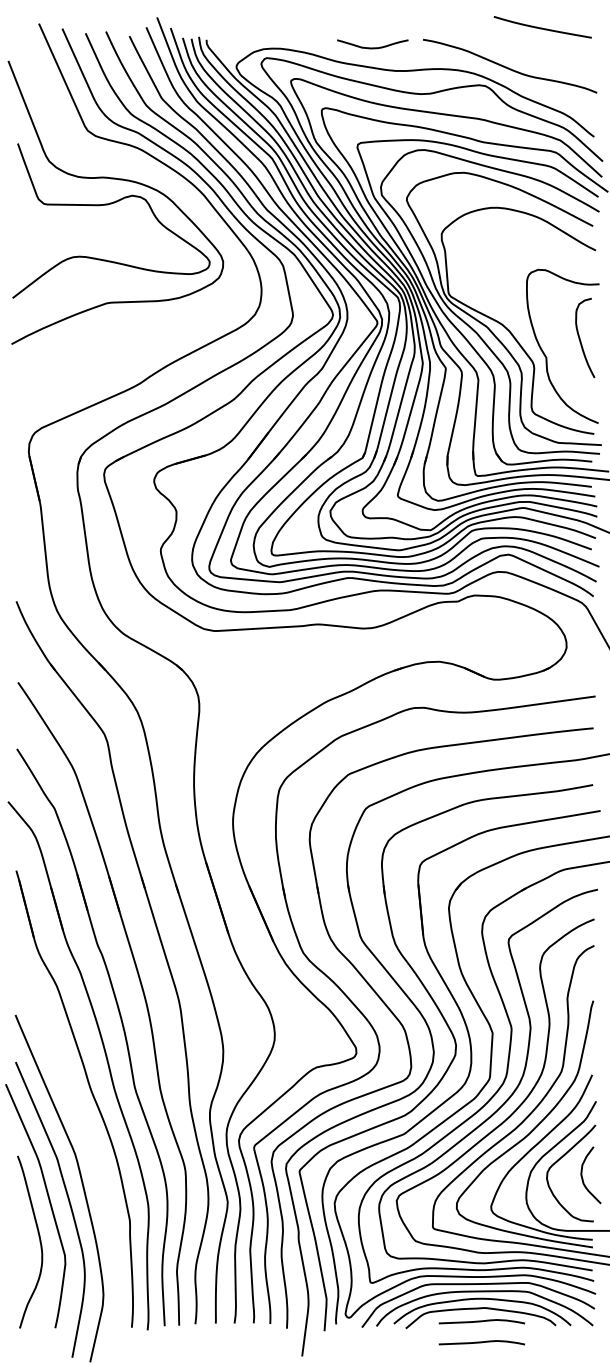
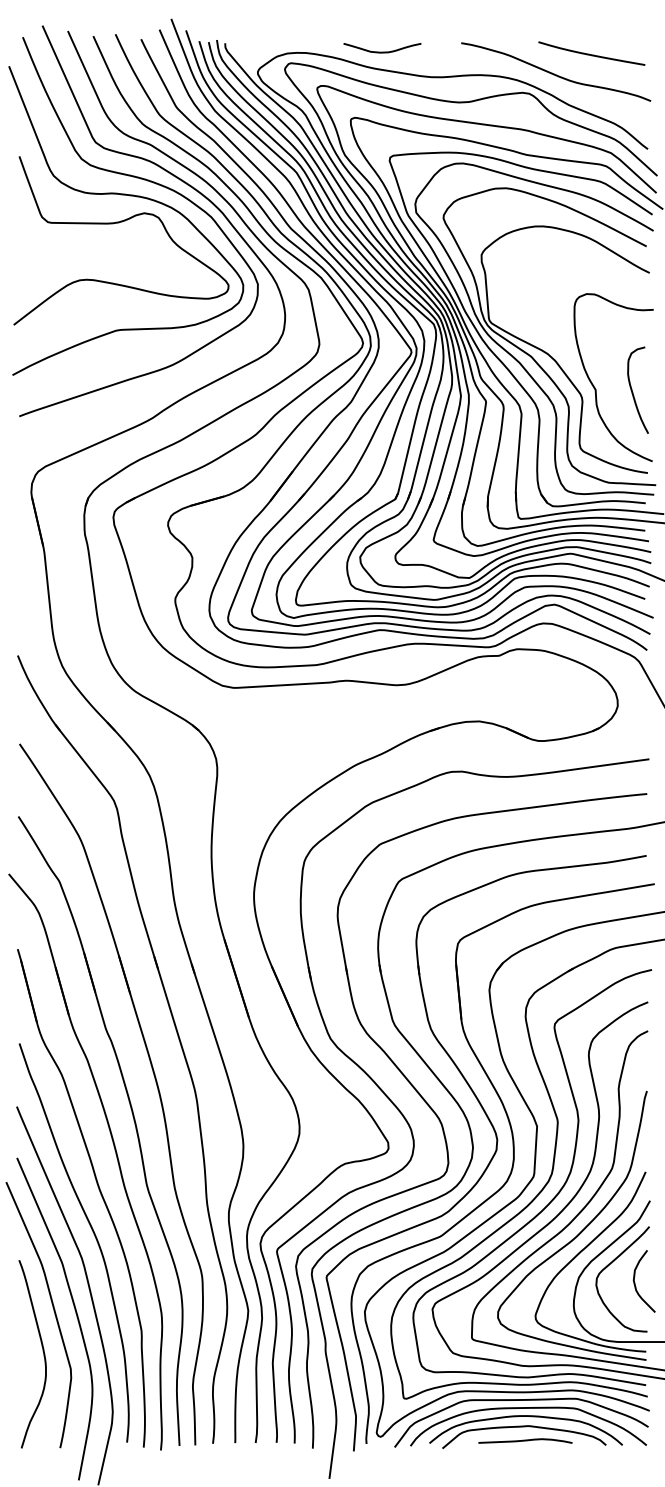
curve: (542, 27) -> (591, 53), moved
curve: (372, 47) -> (382, 51), moved
curve: (145, 170) -> (158, 185), added
curve: (580, 337) -> (632, 389), moved
curve: (86, 1134) -> (94, 1236), added
curve: (481, 1342) -> (524, 1463), removed

